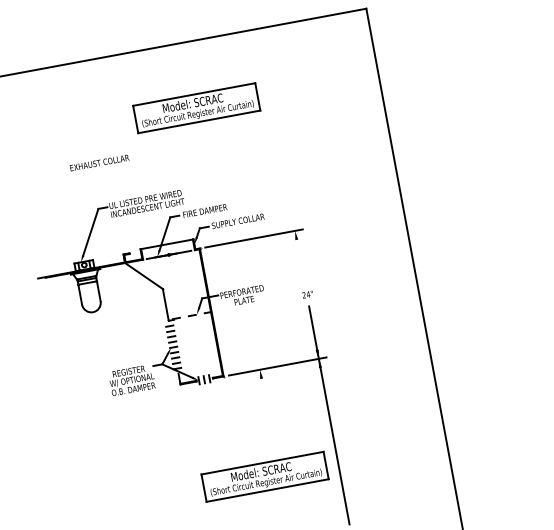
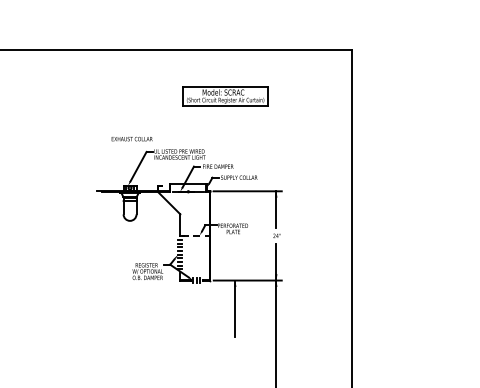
text: (98, 162) -> (131, 138), moved
line: (300, 256) -> (276, 209), added
line: (267, 409) -> (235, 308), added
part: (265, 477) -> (225, 353), removed

